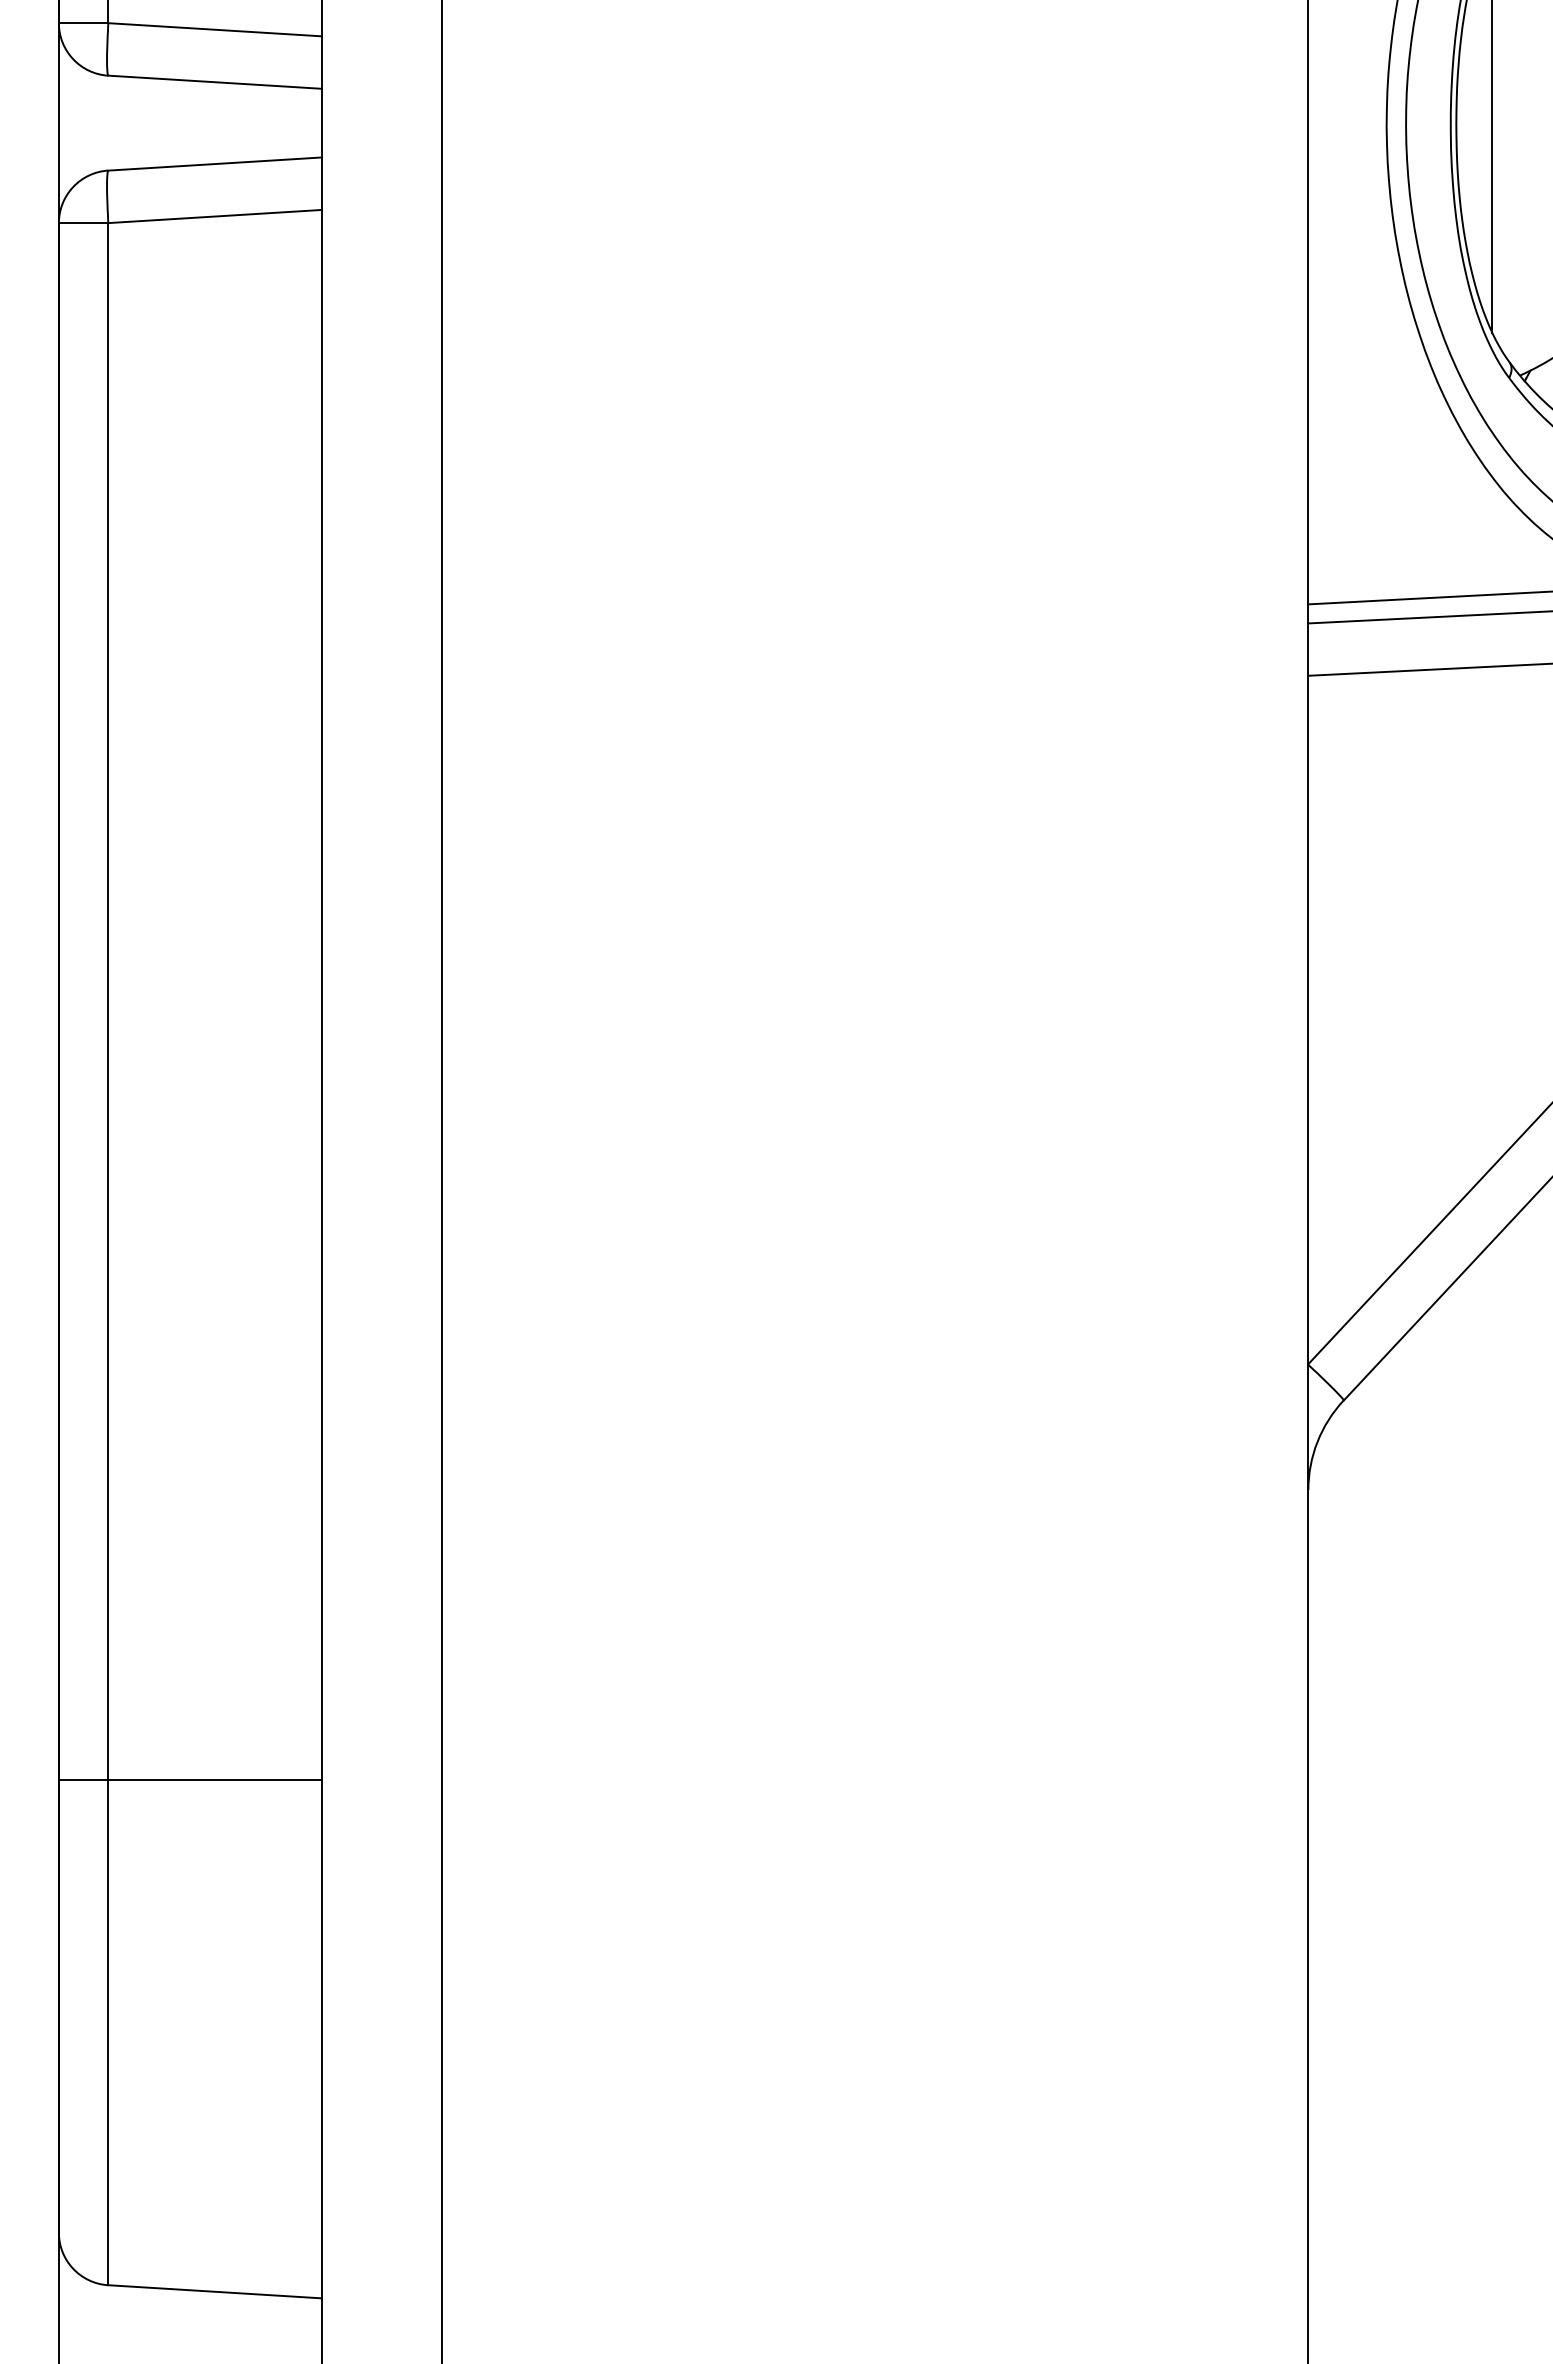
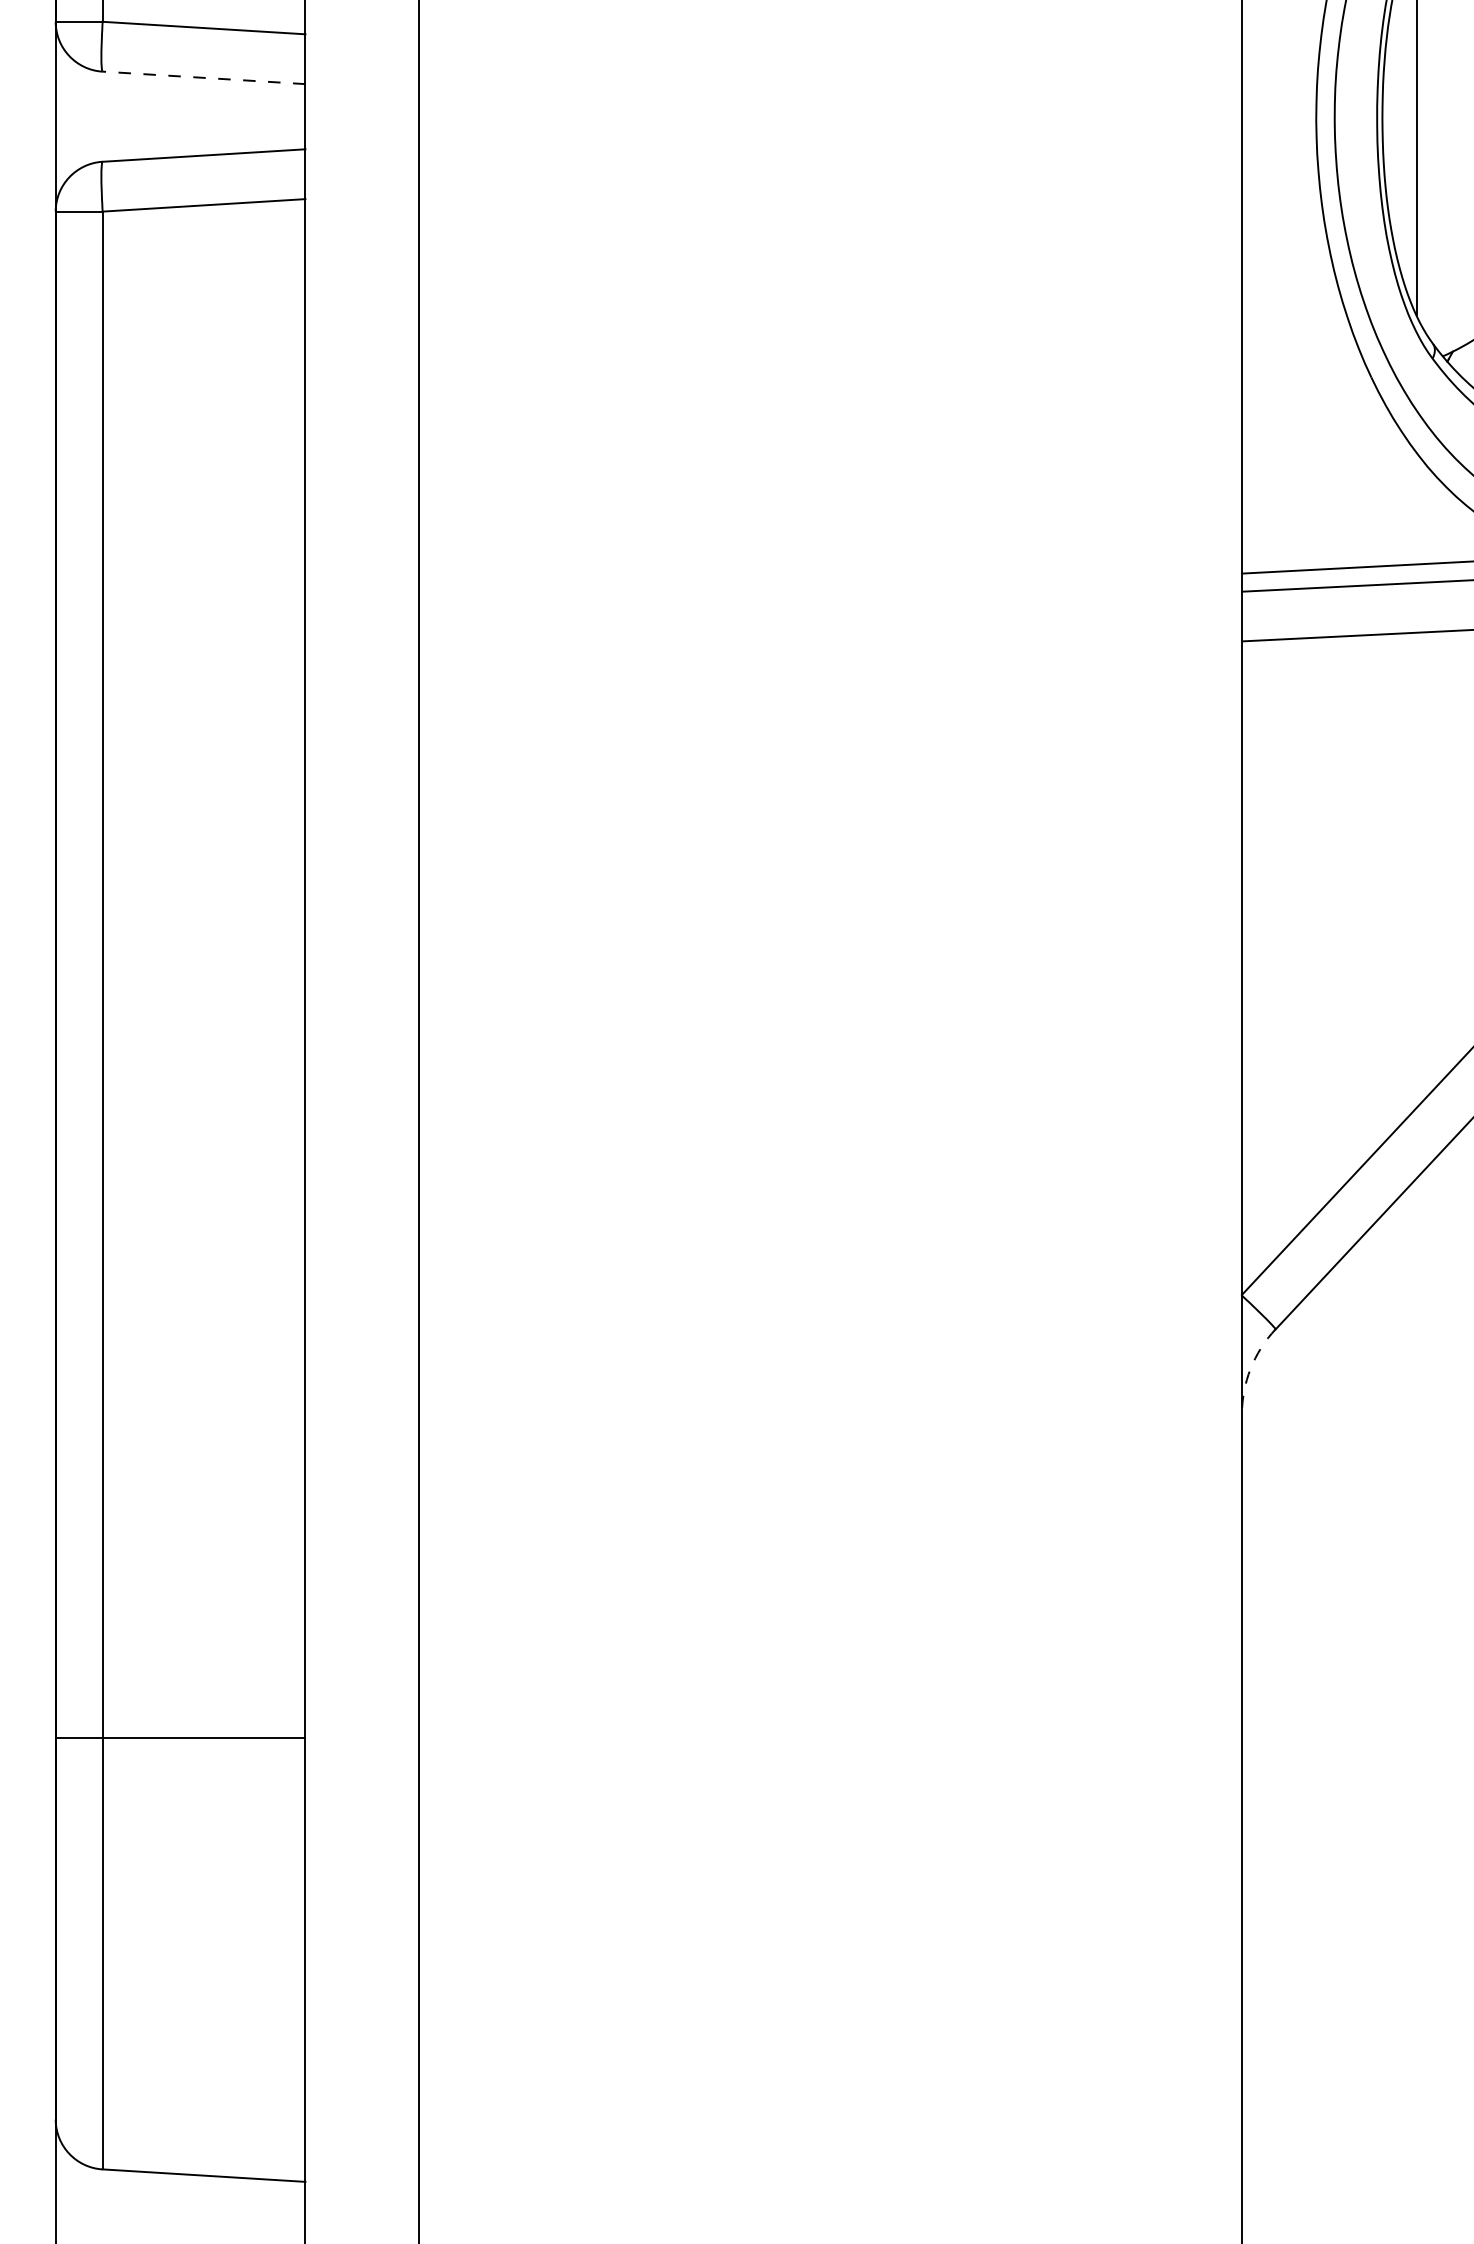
line: (215, 82) -> (204, 78), solid -> dashed
arc: (1317, 1441) -> (1250, 1368), solid -> dashed
line: (189, 1780) -> (179, 1738), moved

